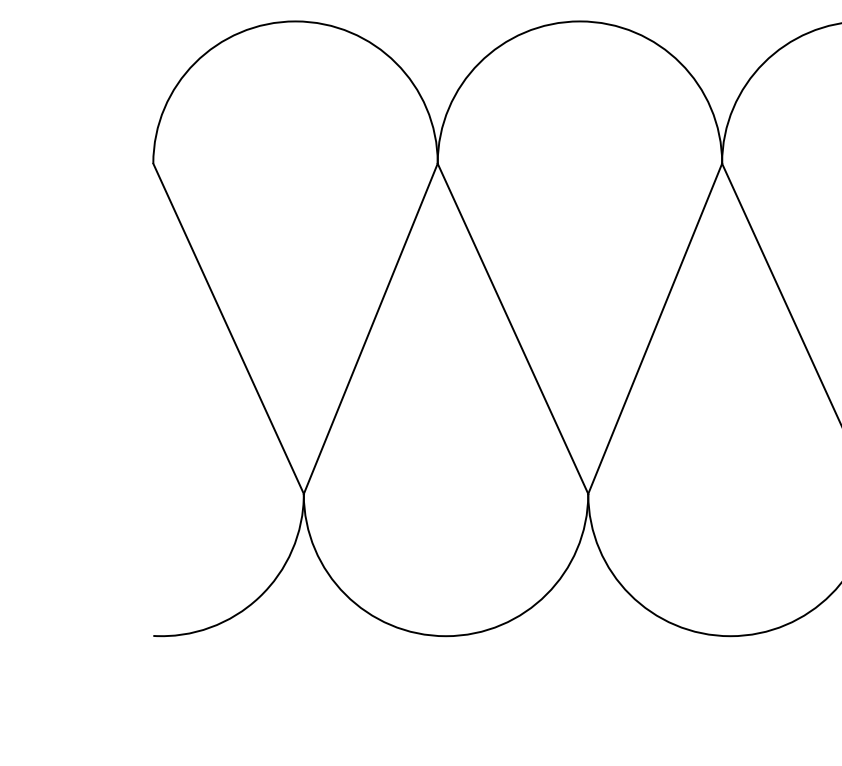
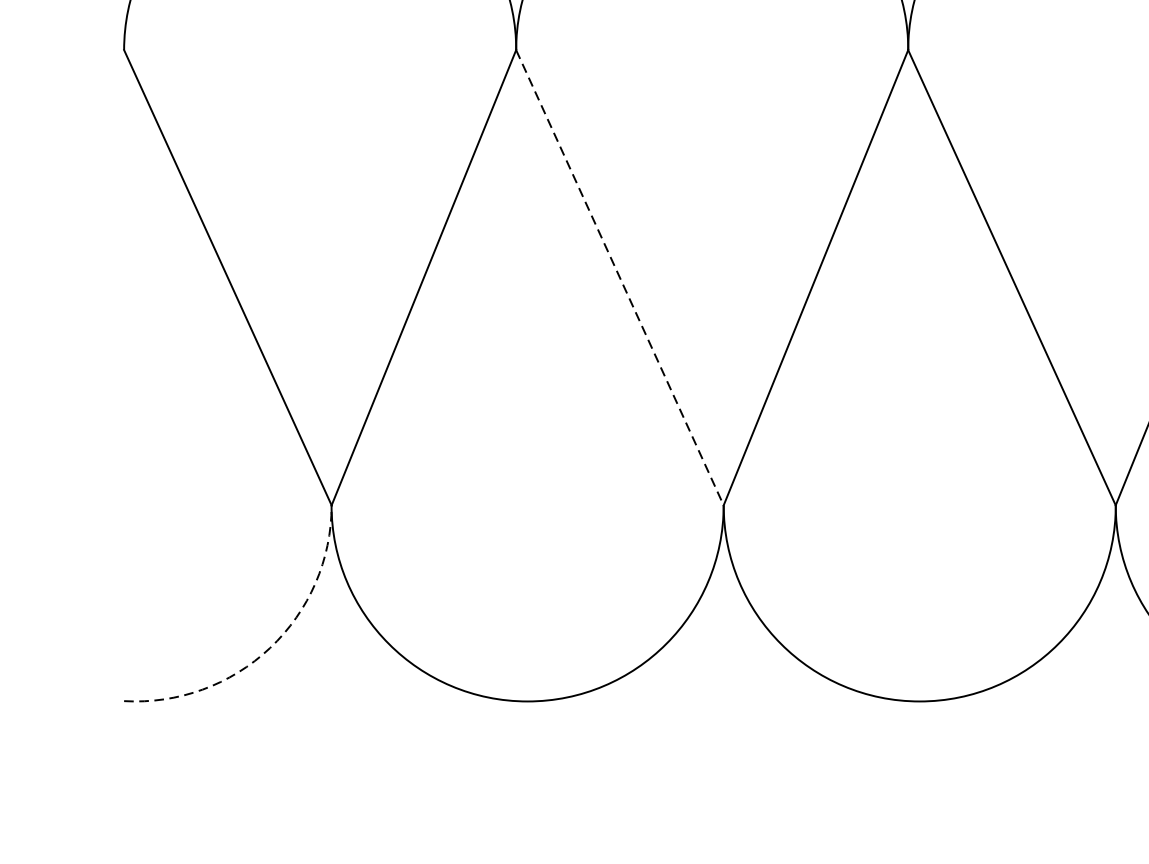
line: (513, 329) -> (620, 278), solid -> dashed
arc: (259, 597) -> (270, 648), solid -> dashed

